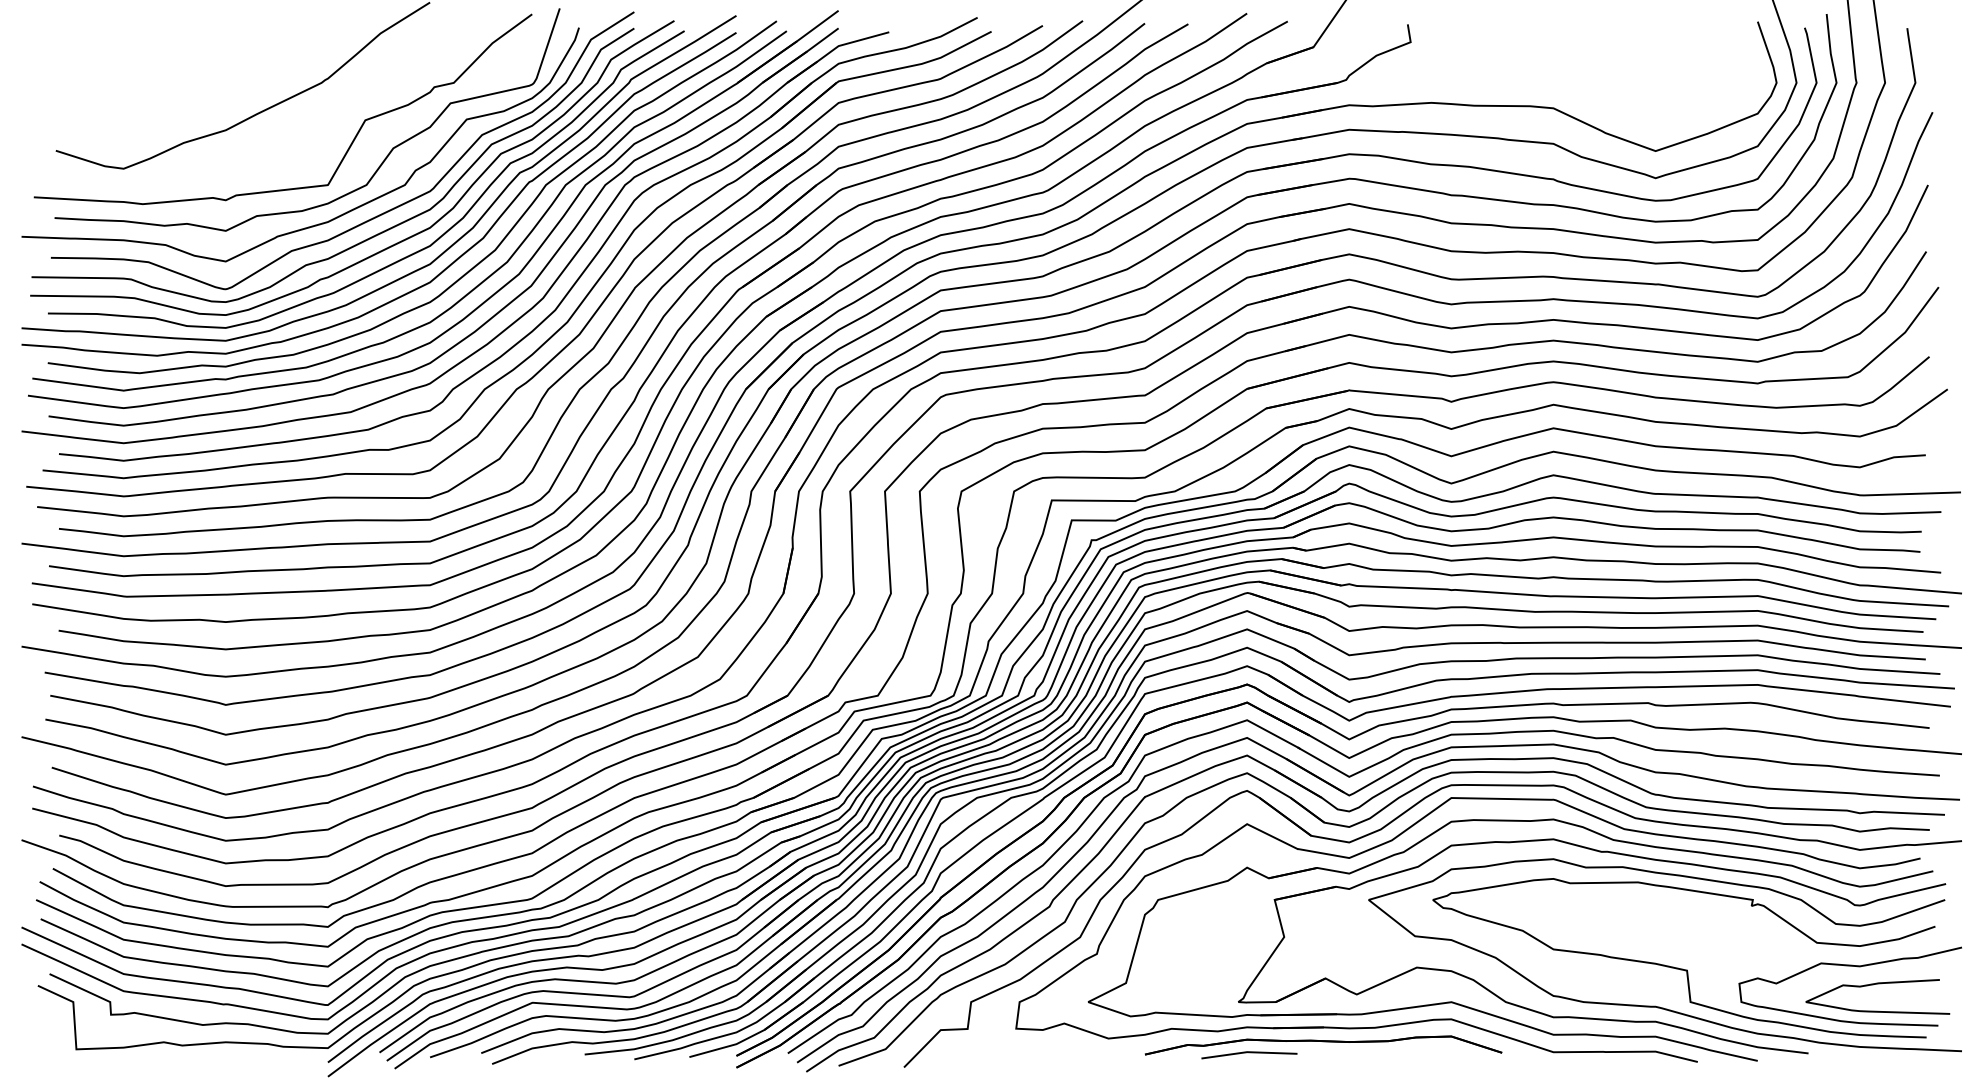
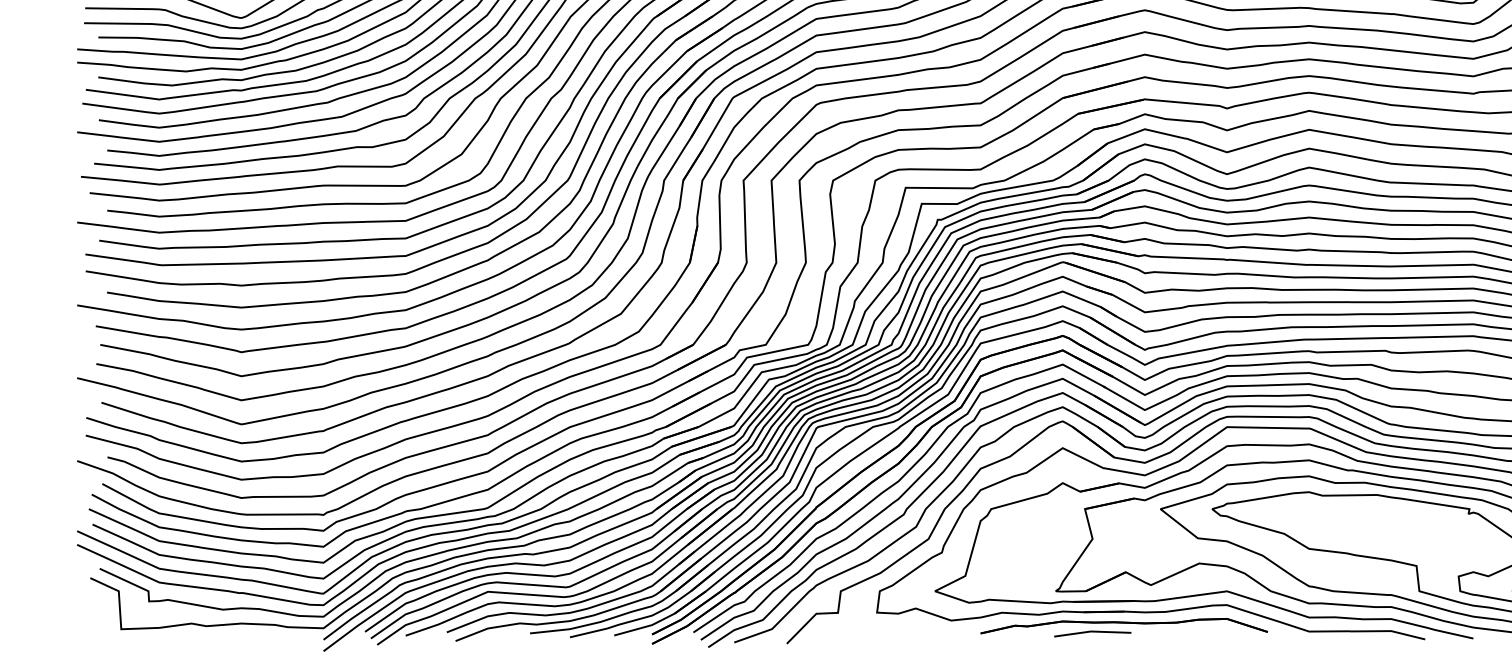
line: (1249, 1053) -> (1092, 632), moved

